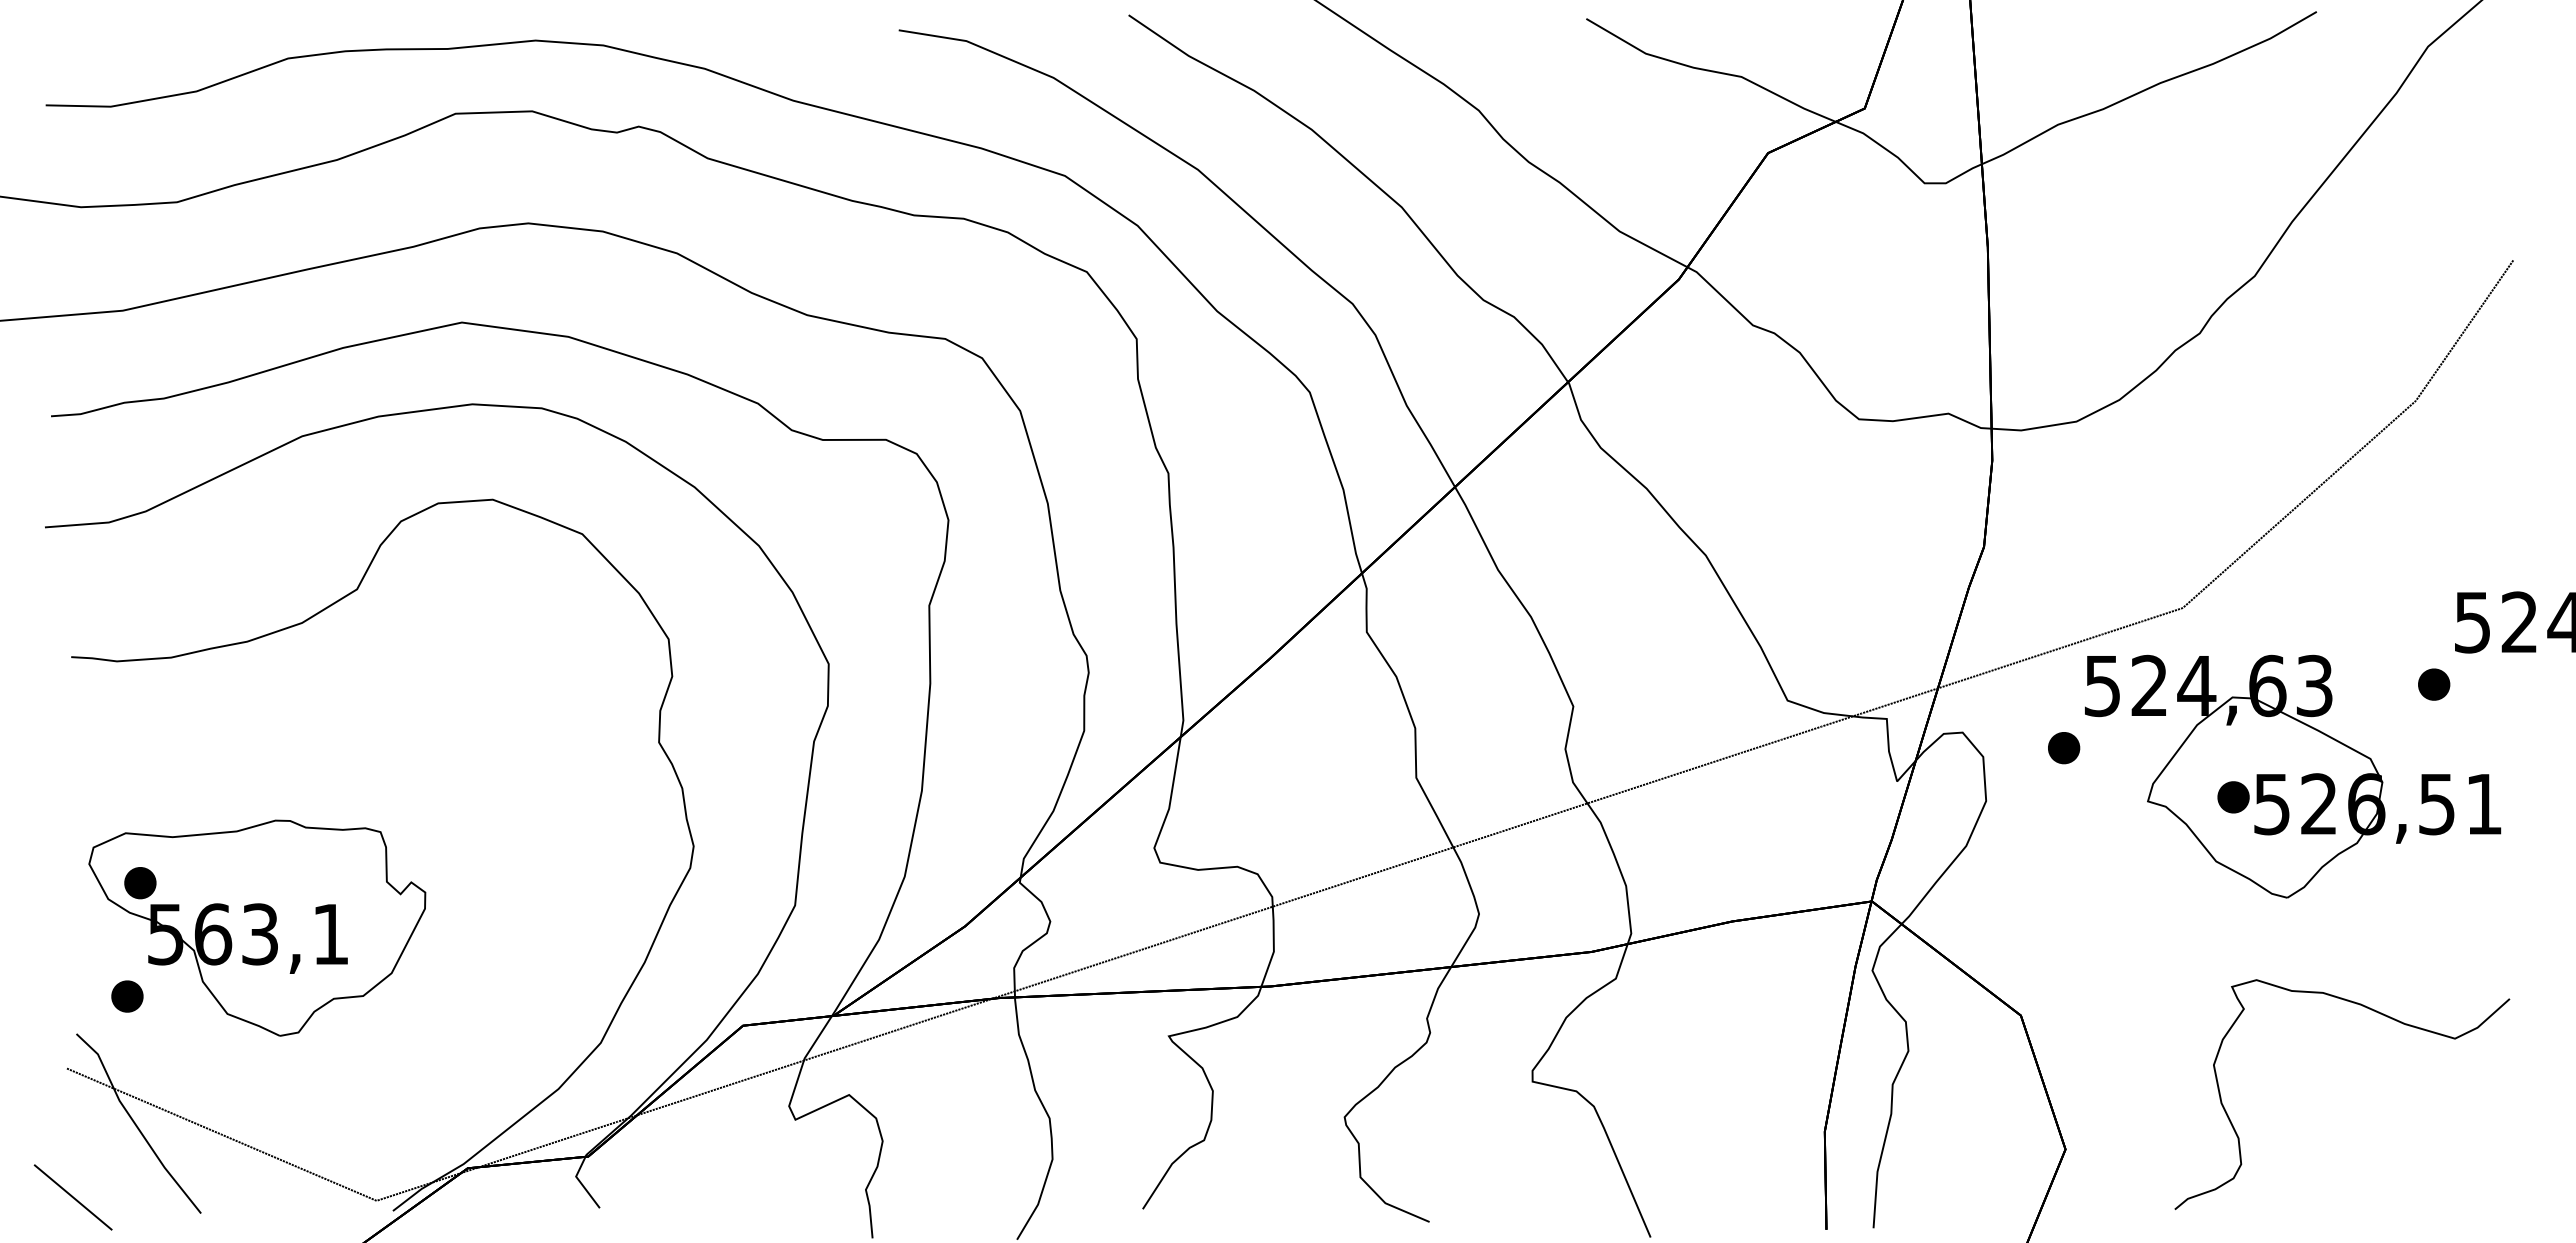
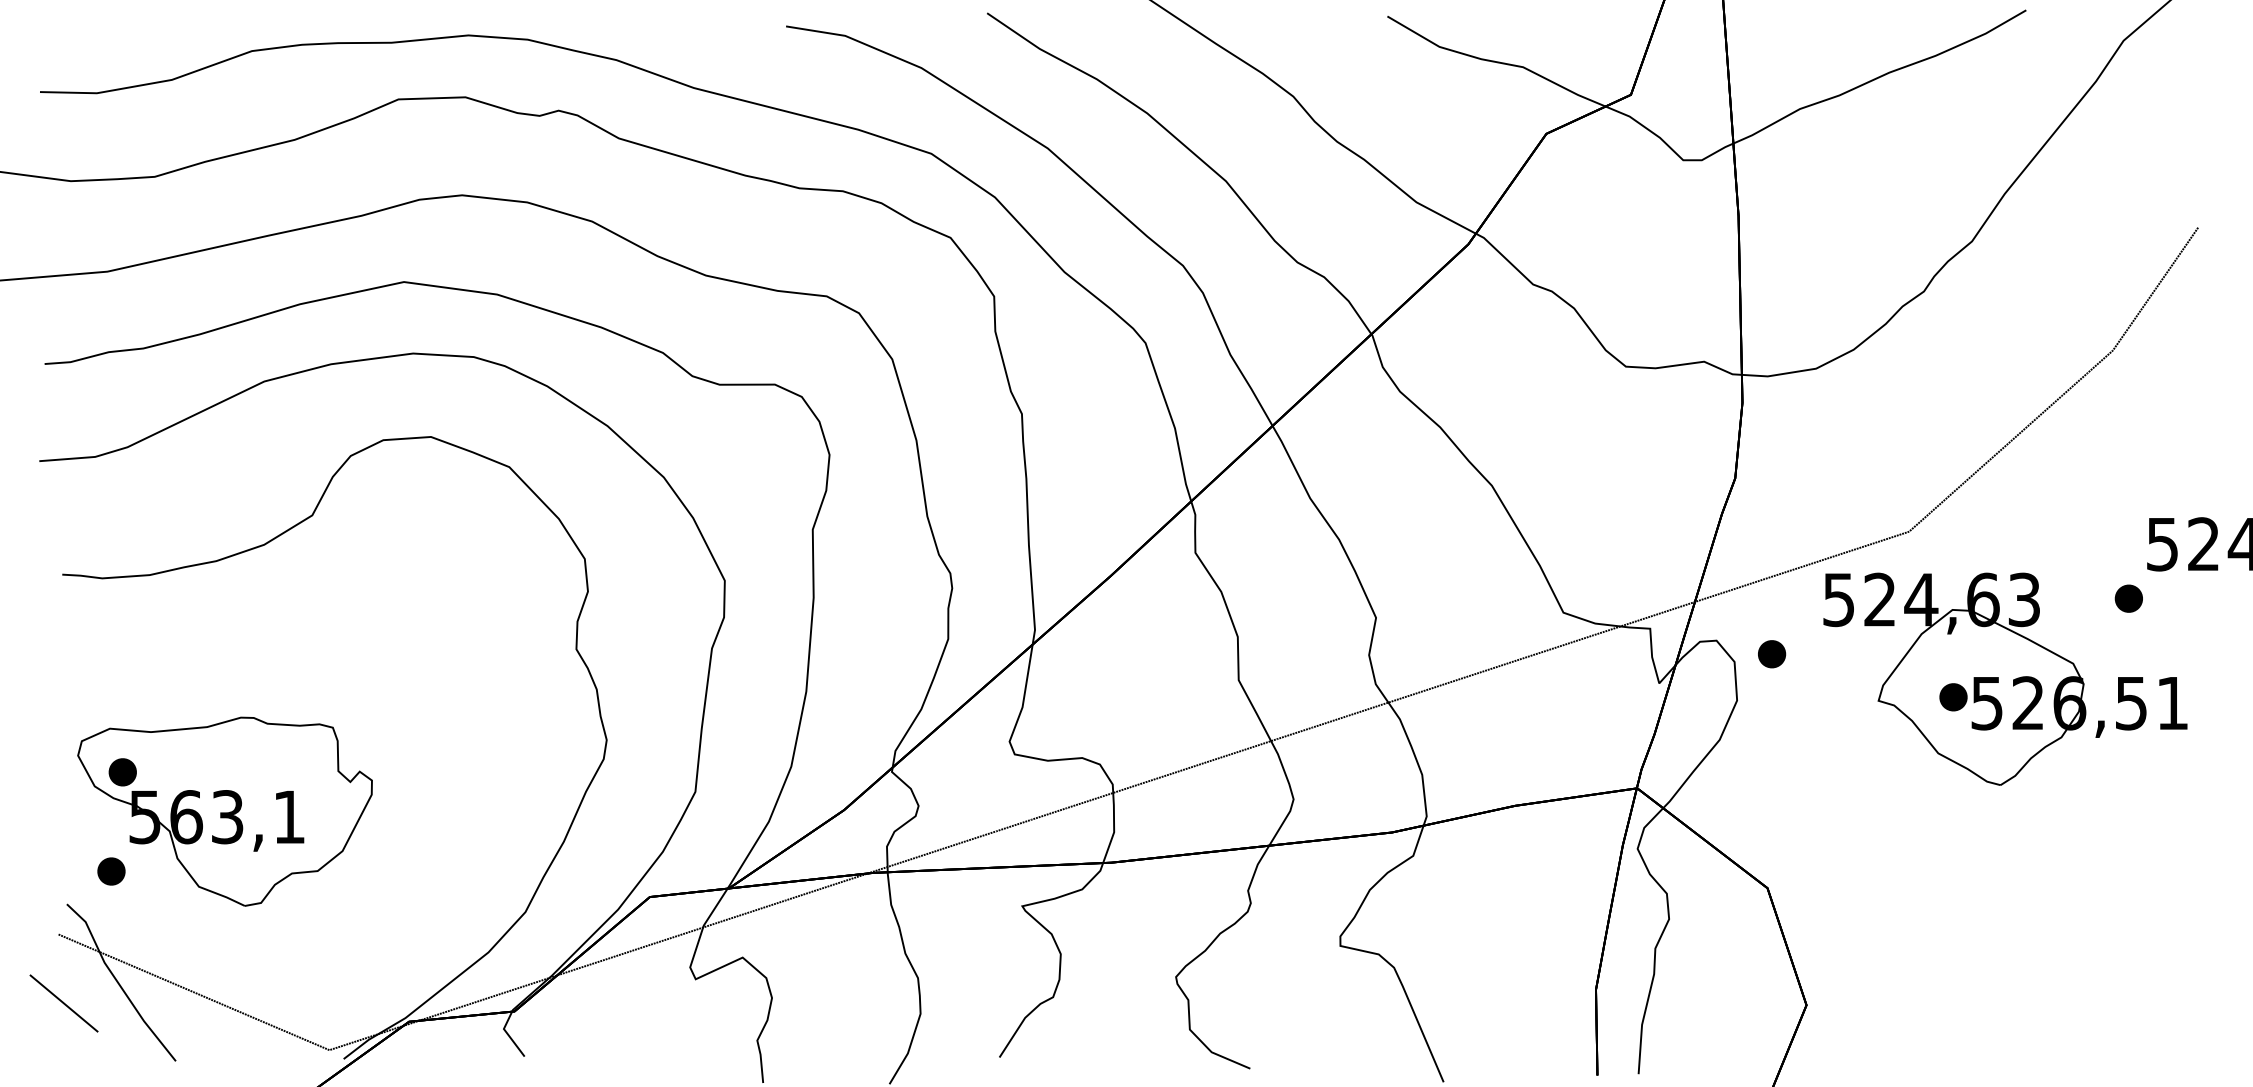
part: (2064, 748) -> (1772, 654), moved
curve: (2375, 1012) -> (2077, 885), removed
line: (72, 1197) -> (63, 1003), moved

